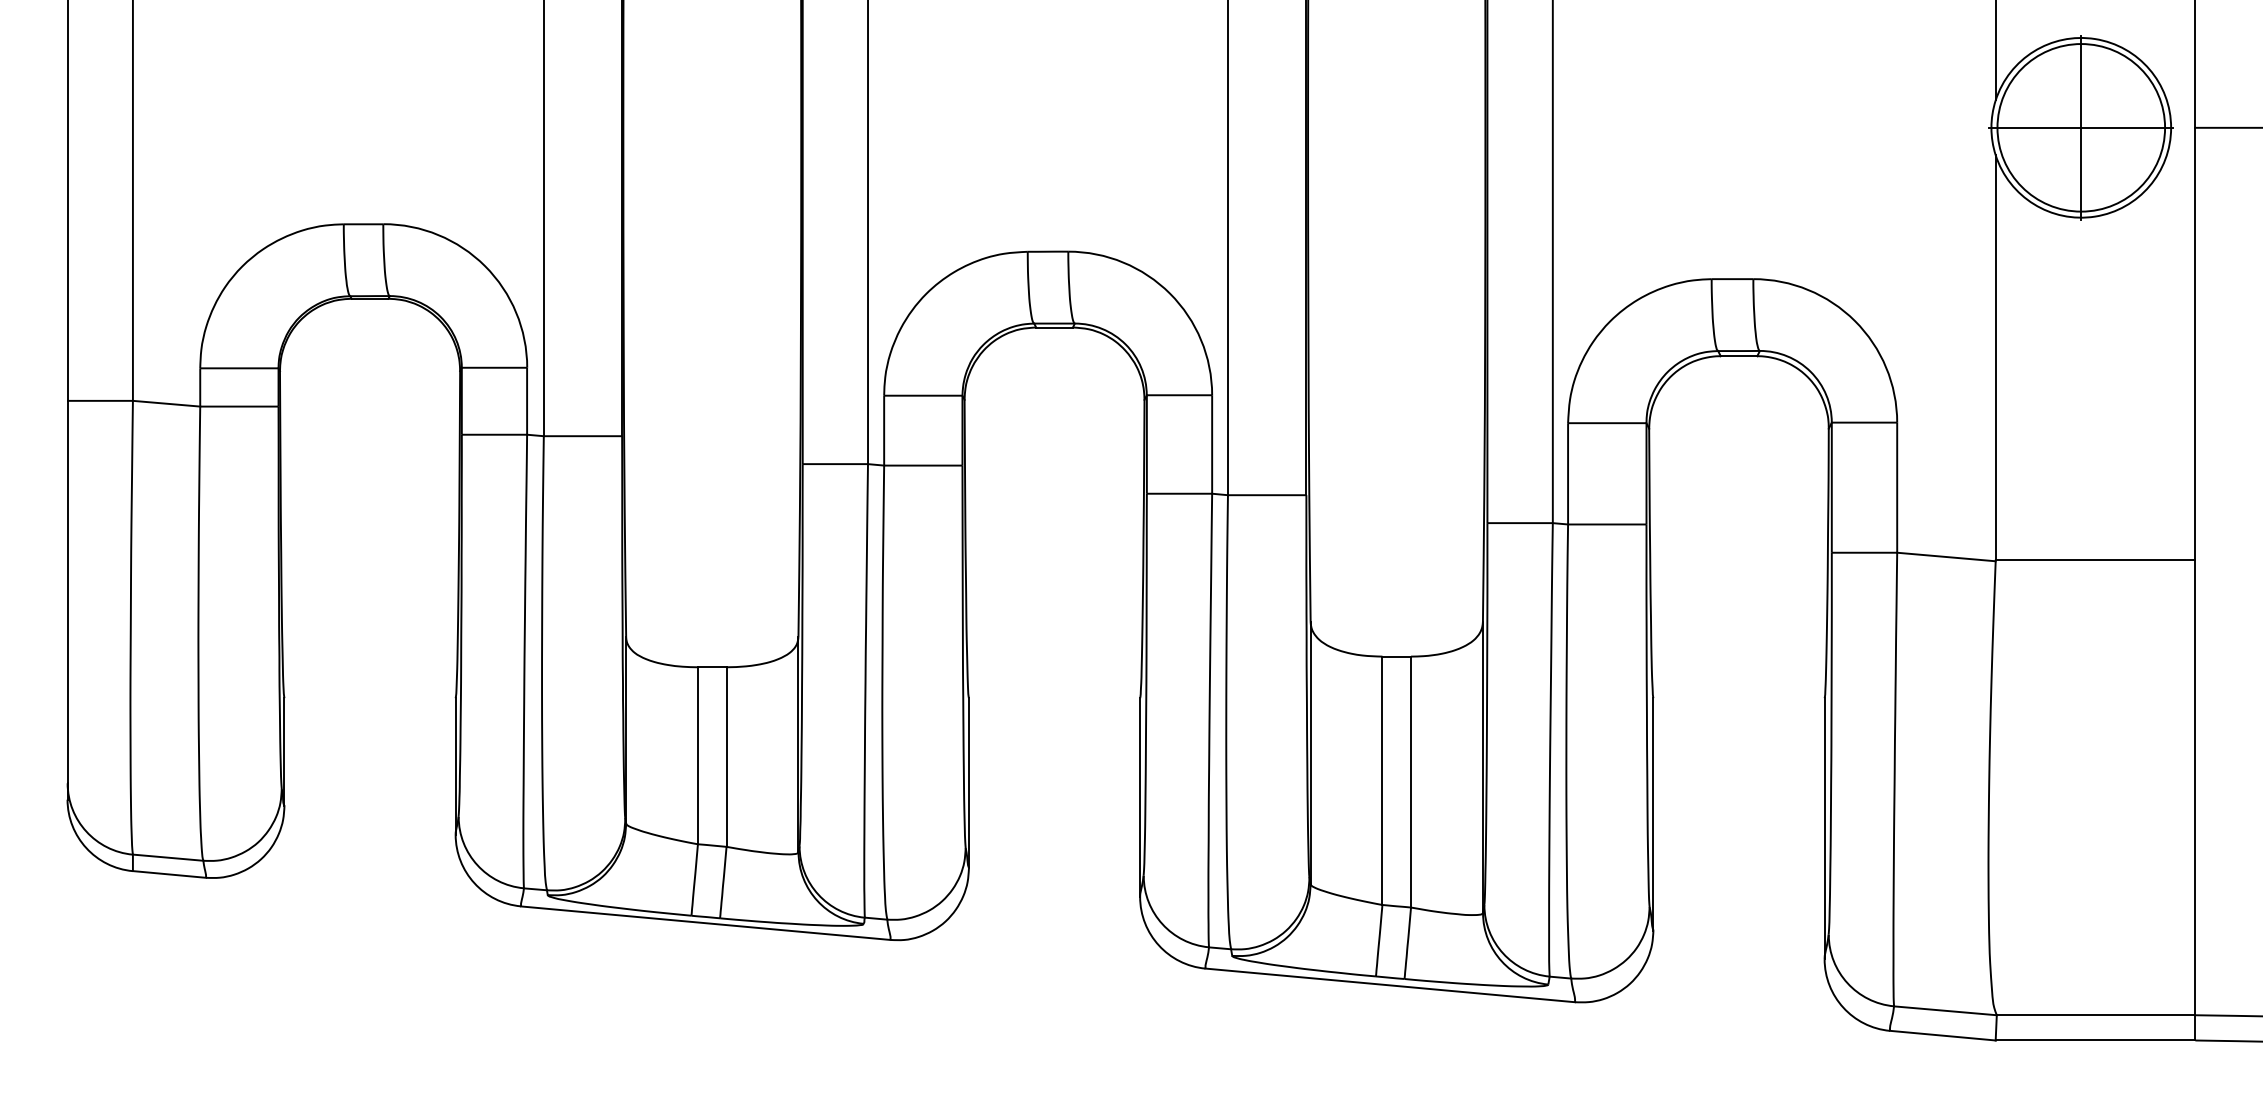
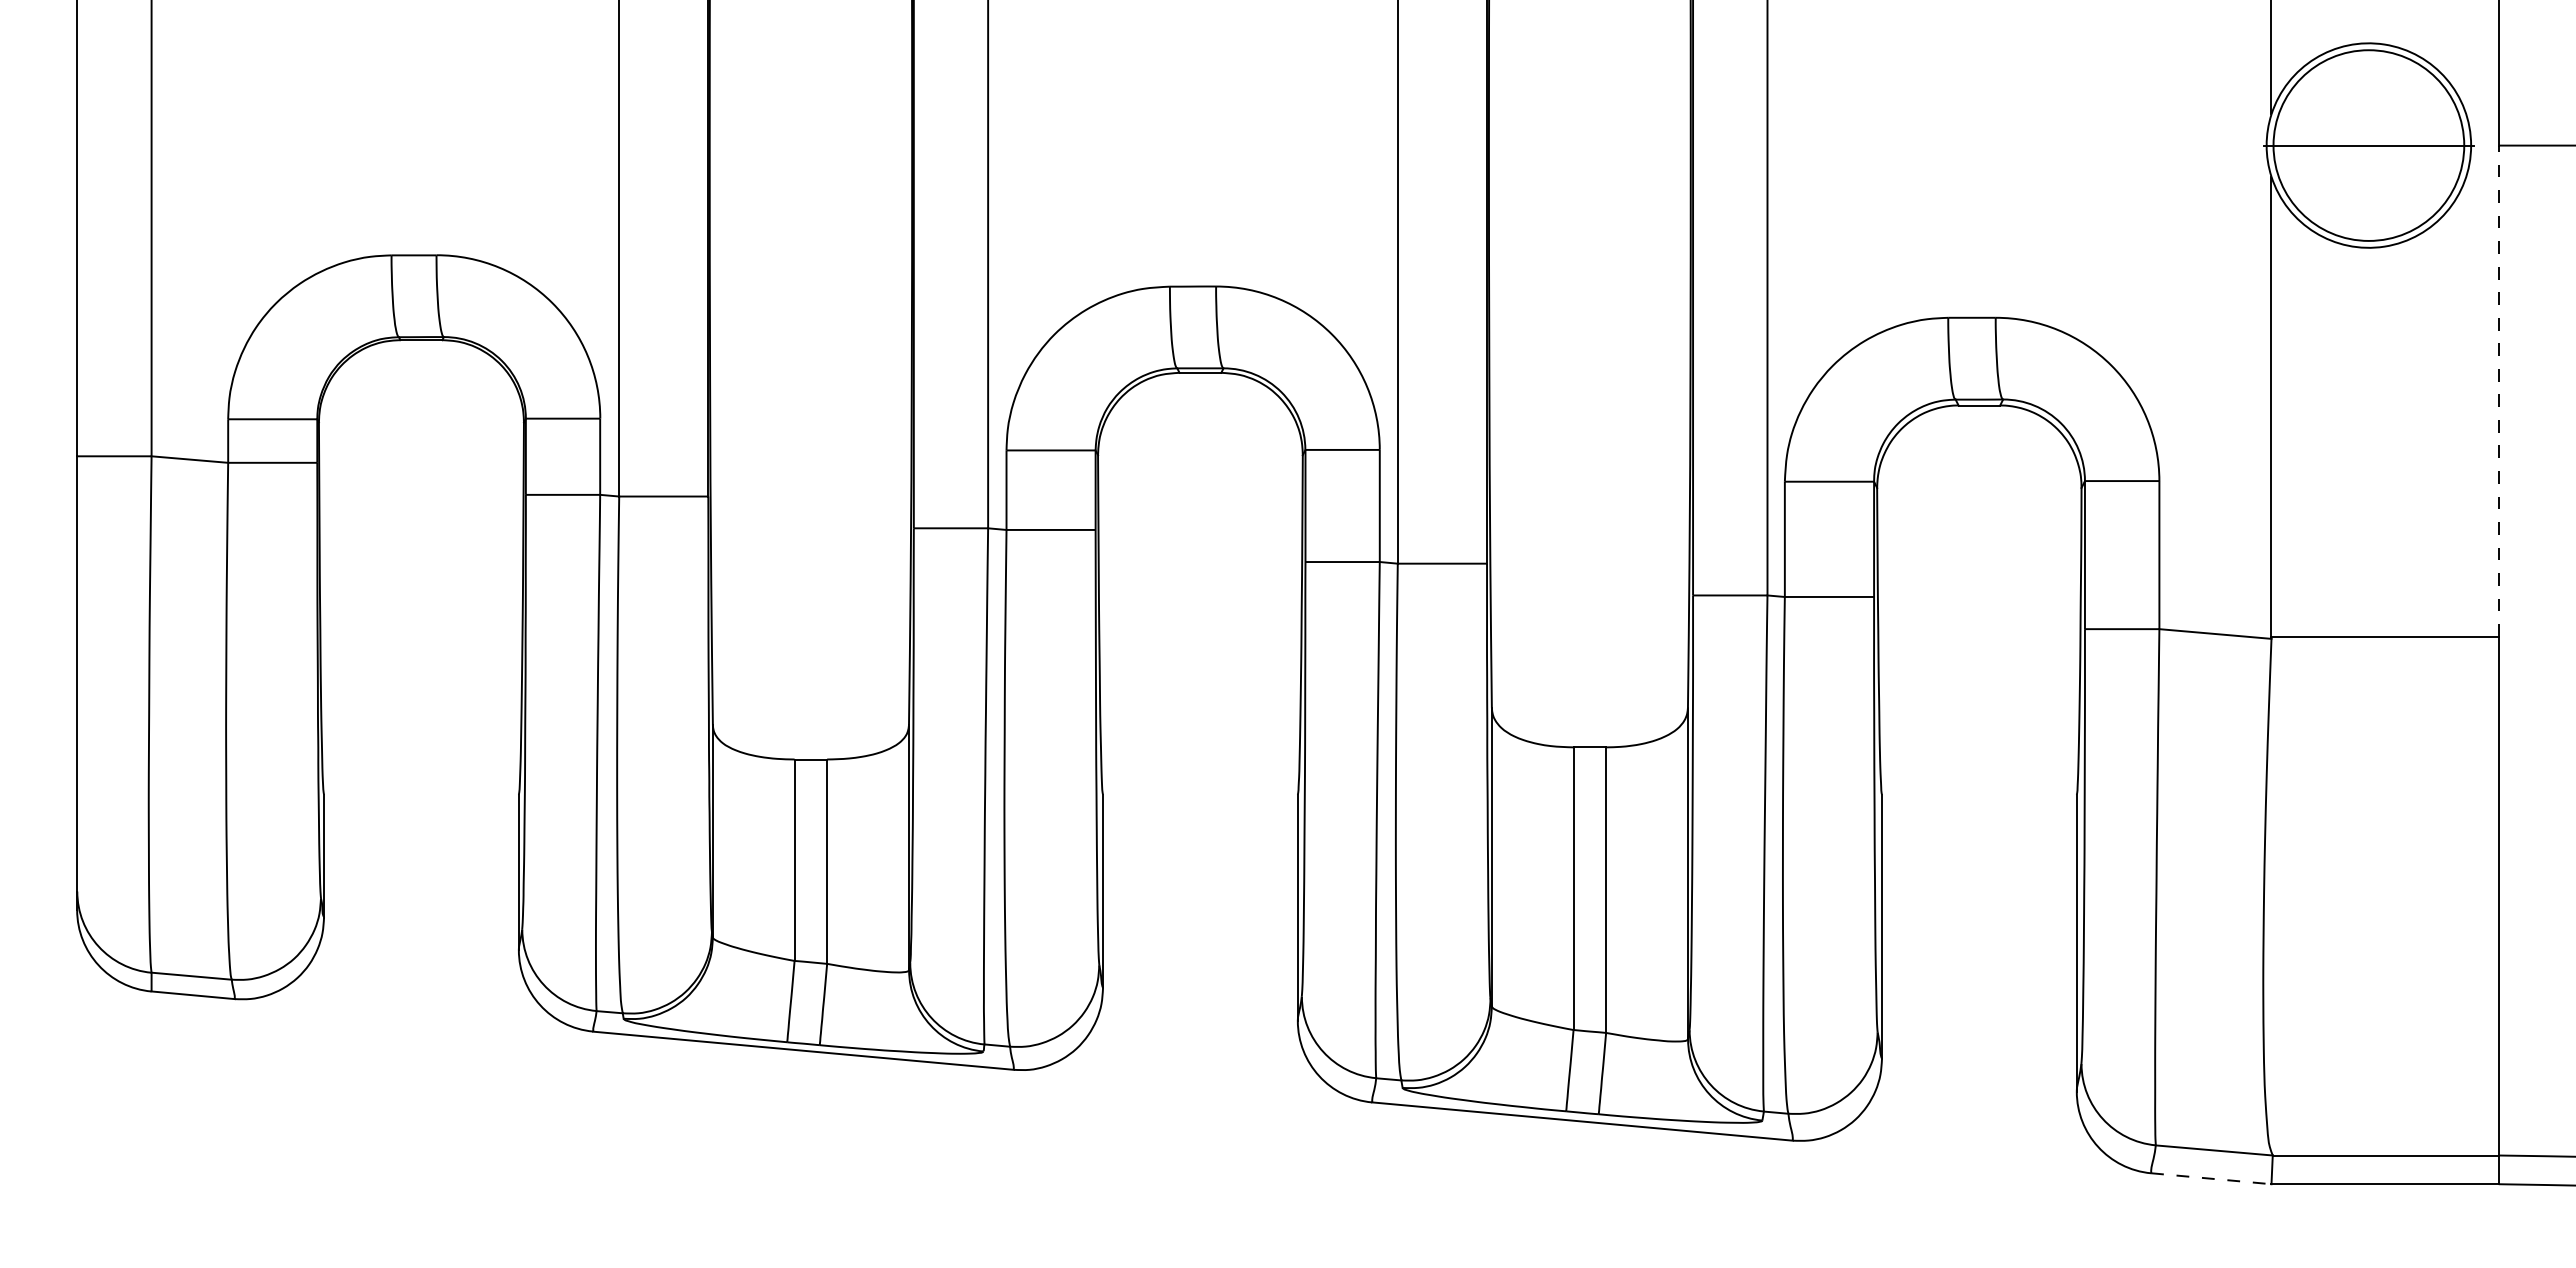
line: (2080, 127) -> (2368, 145), removed
line: (2195, 343) -> (2498, 391), solid -> dashed
line: (1942, 1035) -> (2211, 1178), solid -> dashed

